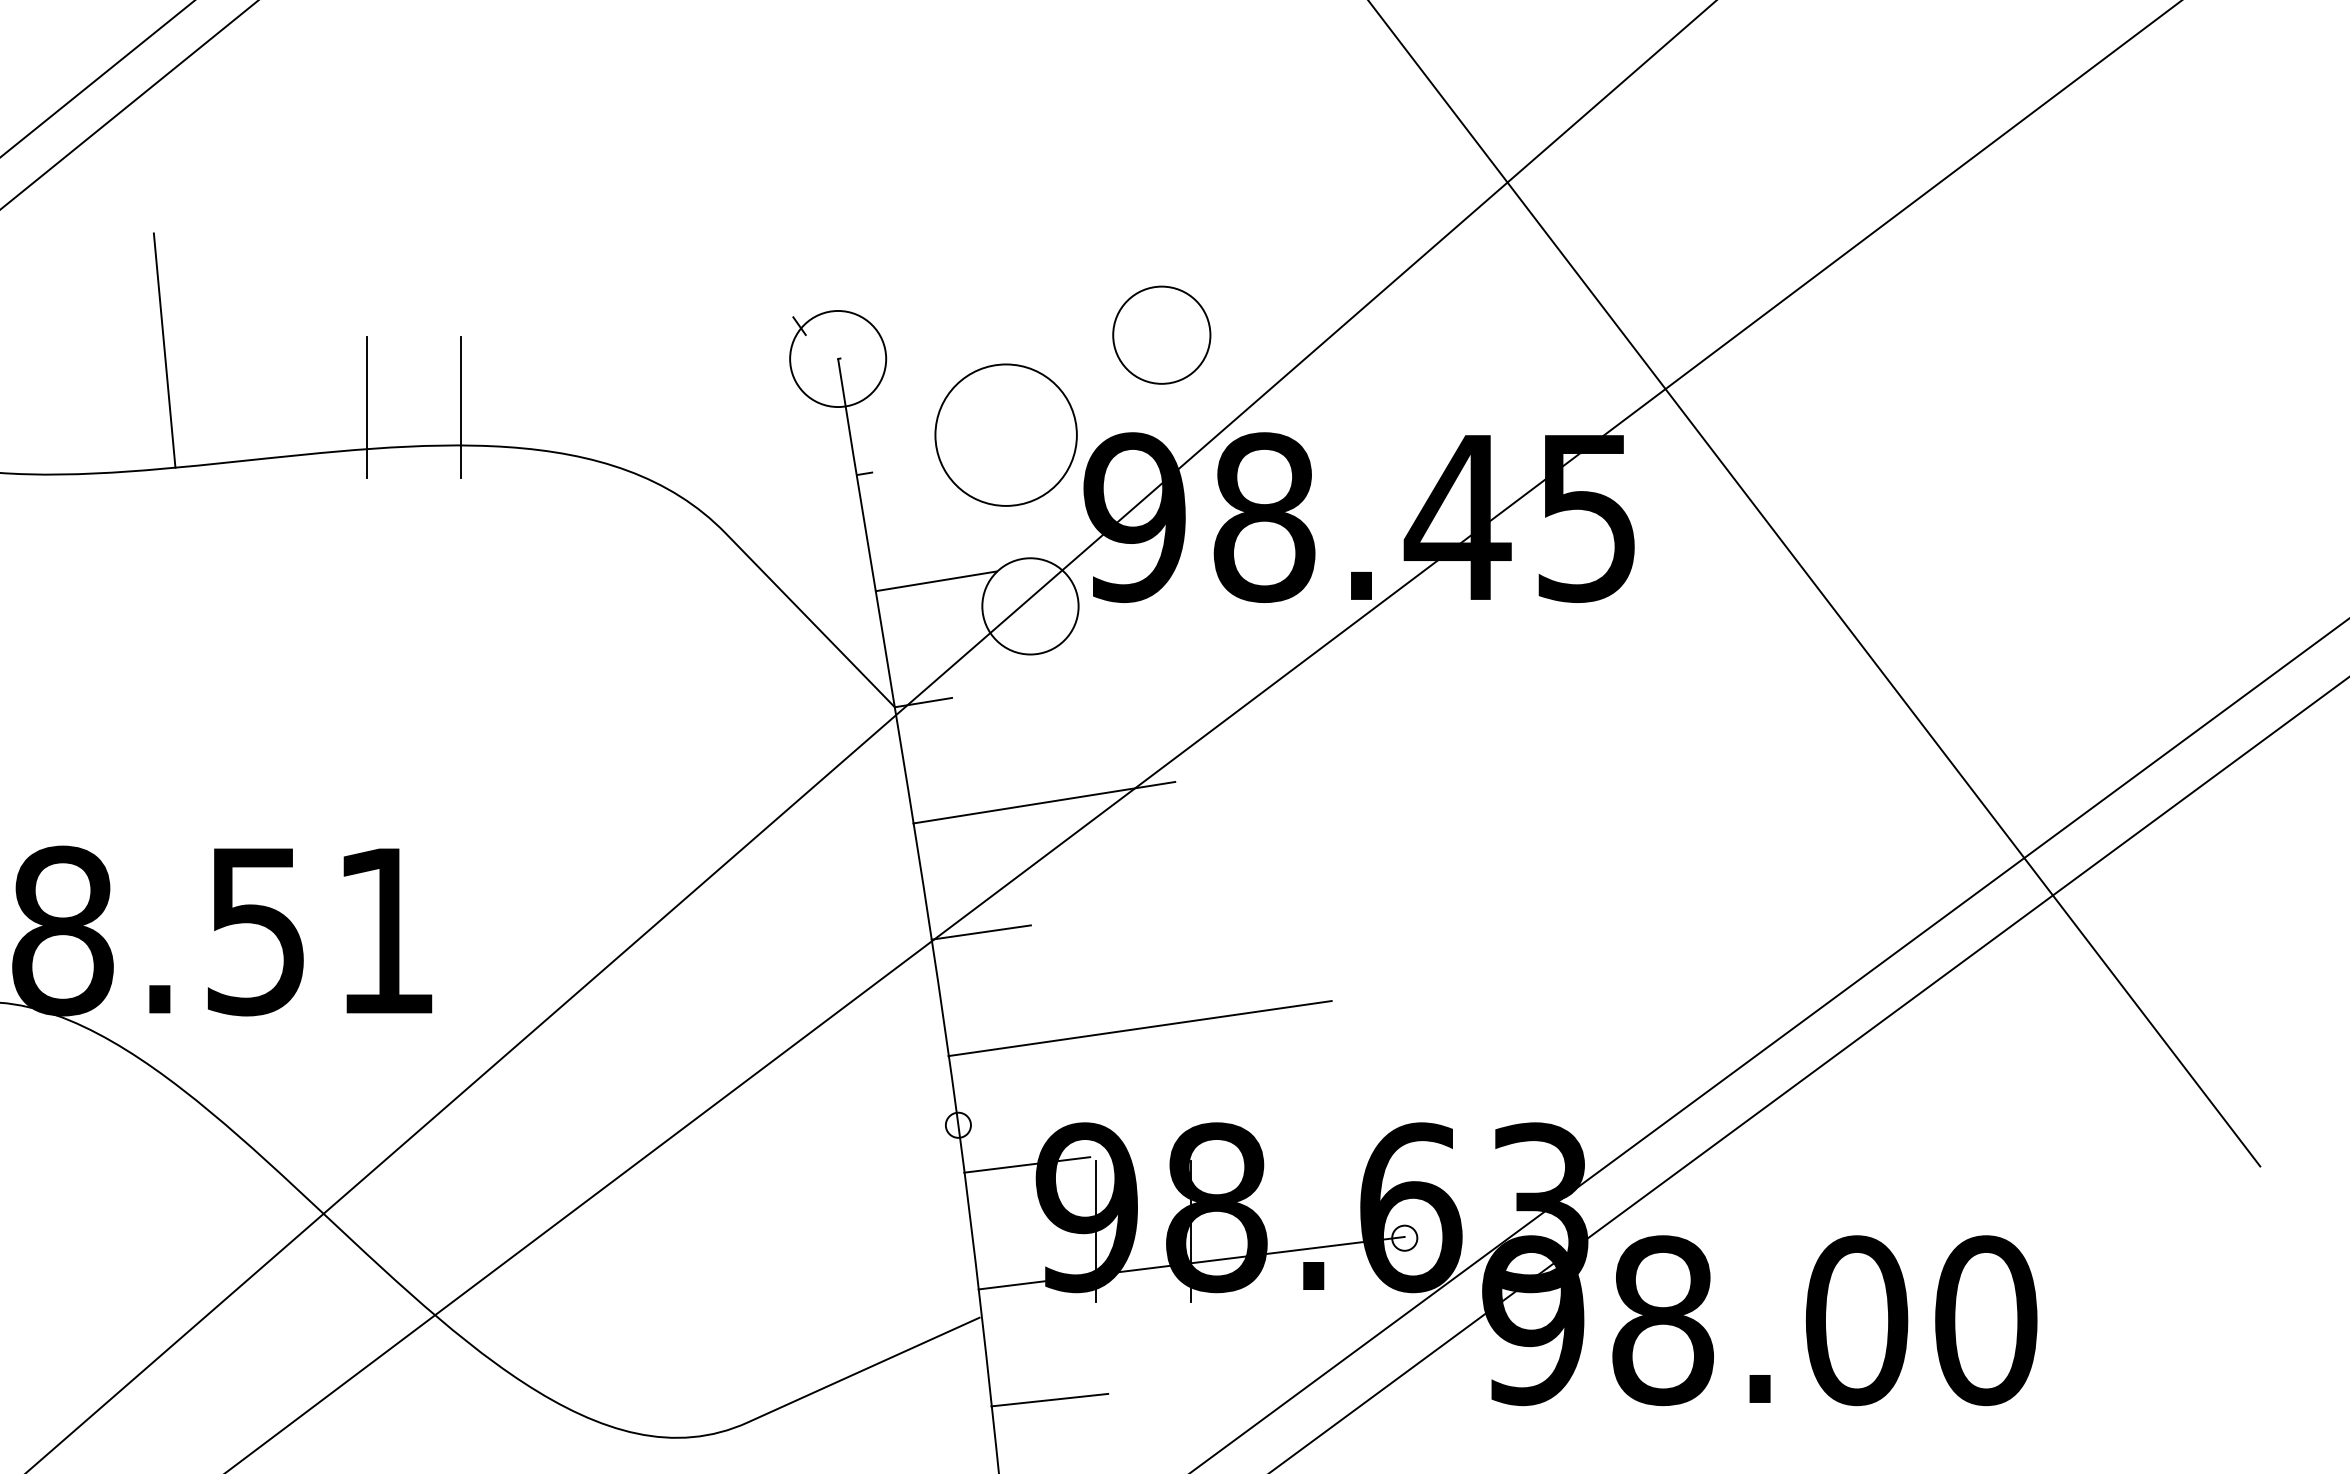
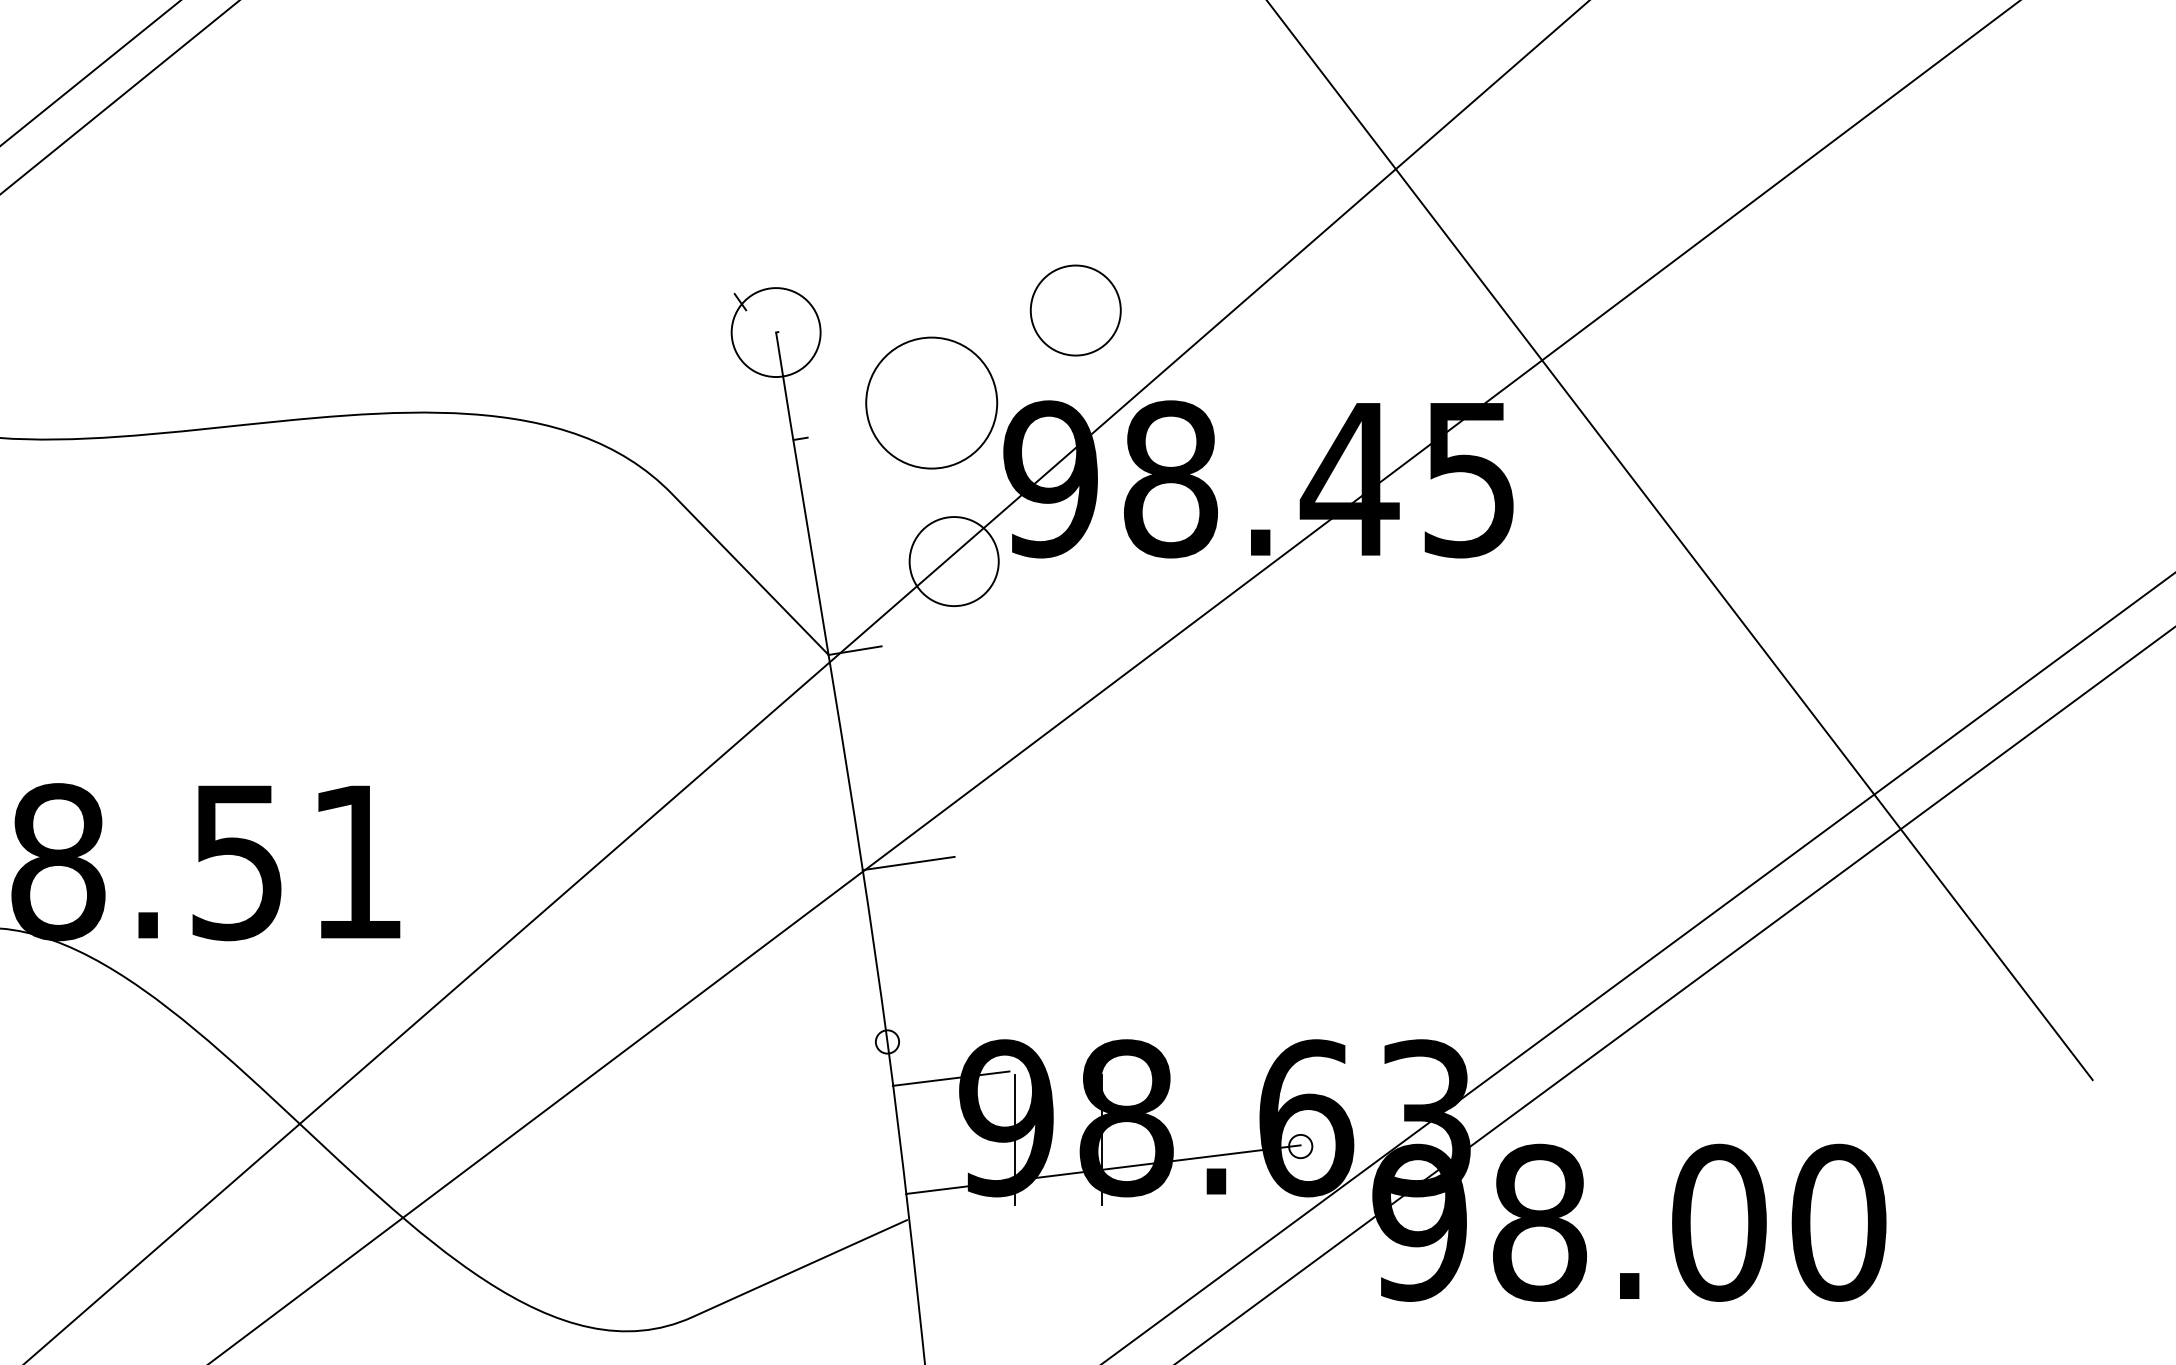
line: (164, 350) -> (152, 324), removed
line: (367, 407) -> (340, 377), removed
line: (461, 407) -> (427, 377), removed
line: (935, 581) -> (866, 538), removed
line: (1044, 802) -> (967, 743), removed
line: (1139, 1028) -> (1055, 952), removed
line: (1049, 1399) -> (971, 1295), removed

